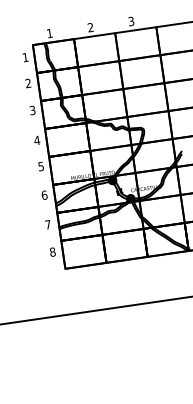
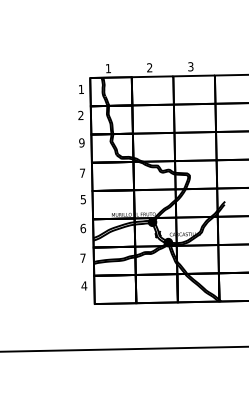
text: (32, 110) -> (81, 142), 3 -> 9
text: (36, 139) -> (82, 172), 4 -> 7
text: (51, 251) -> (83, 285), 8 -> 4

